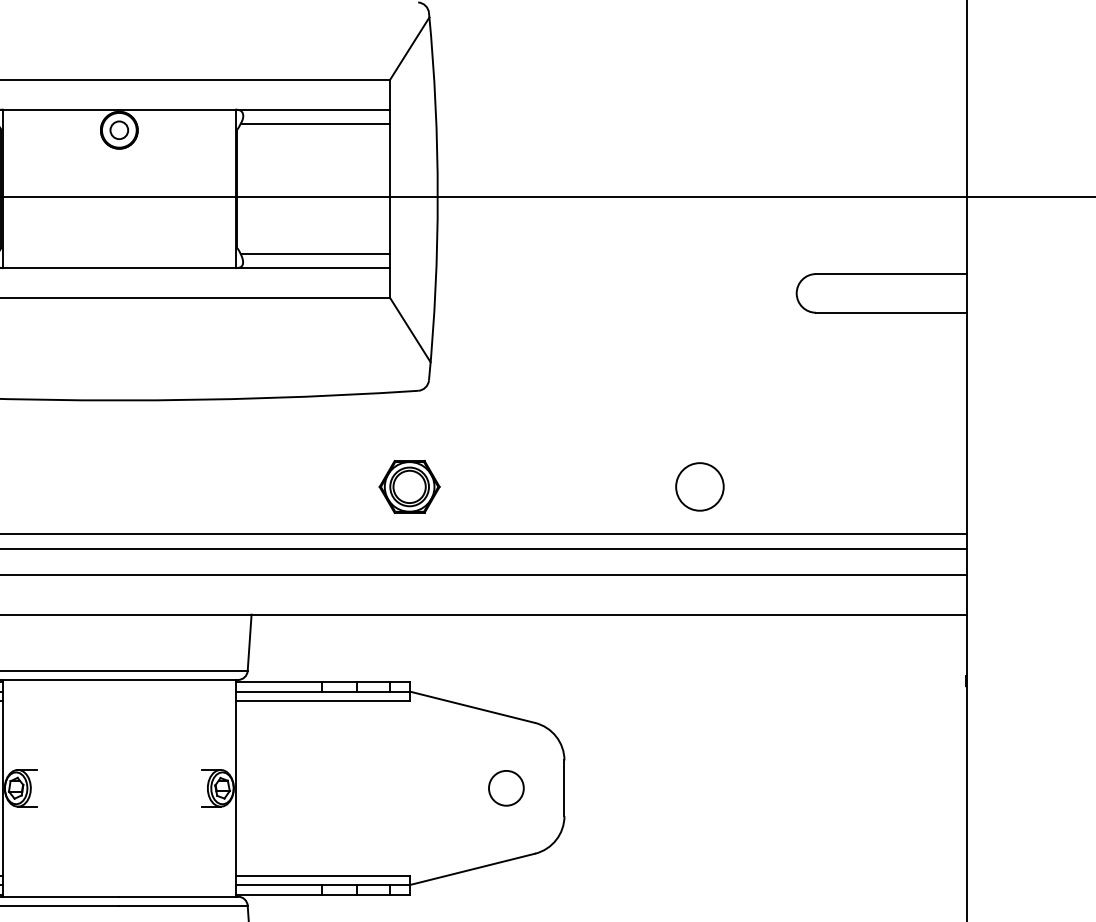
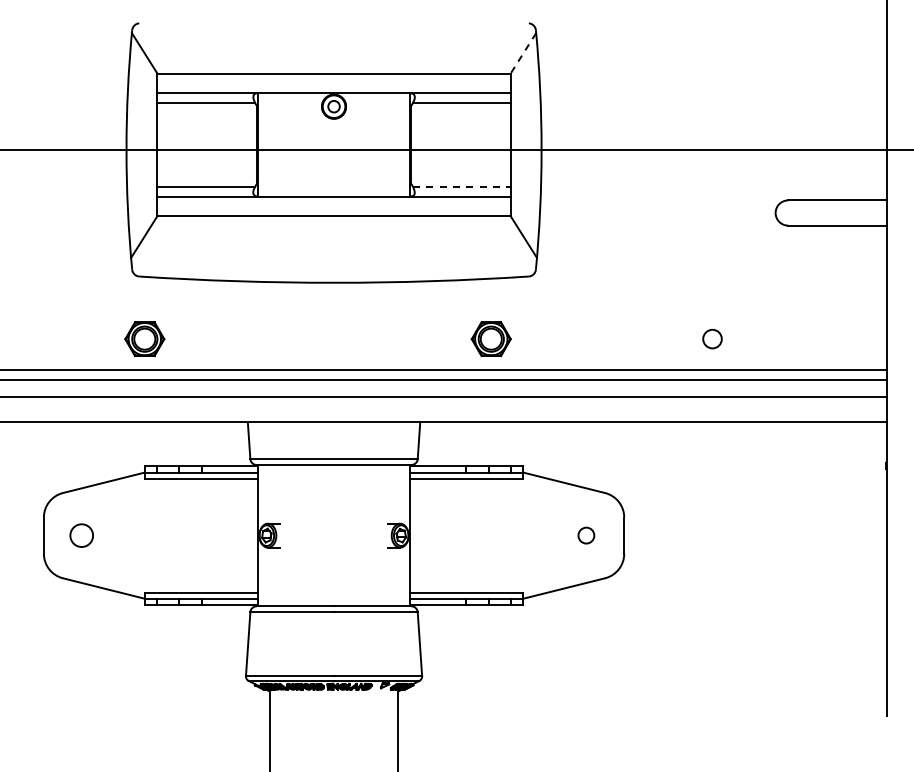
line: (409, 48) -> (523, 53), solid -> dashed
line: (314, 254) -> (461, 187), solid -> dashed
circle: (699, 485) -> (712, 338), size x0.6
part: (408, 487) -> (490, 339), moved
circle: (506, 788) -> (586, 535), size x0.7

